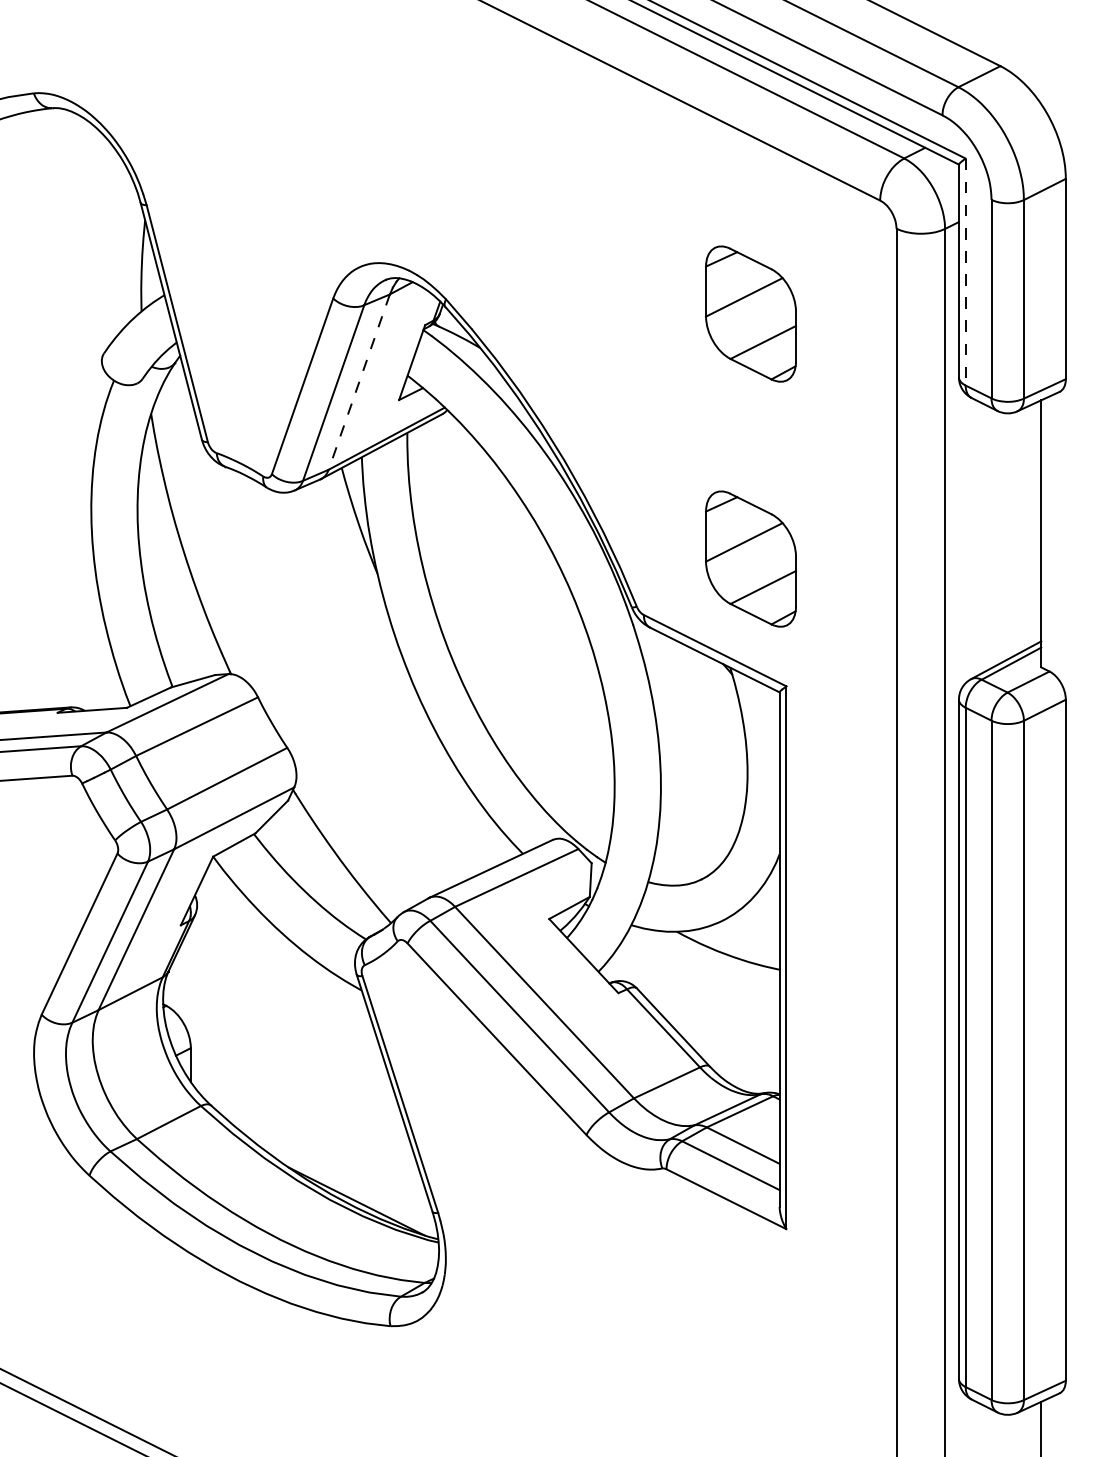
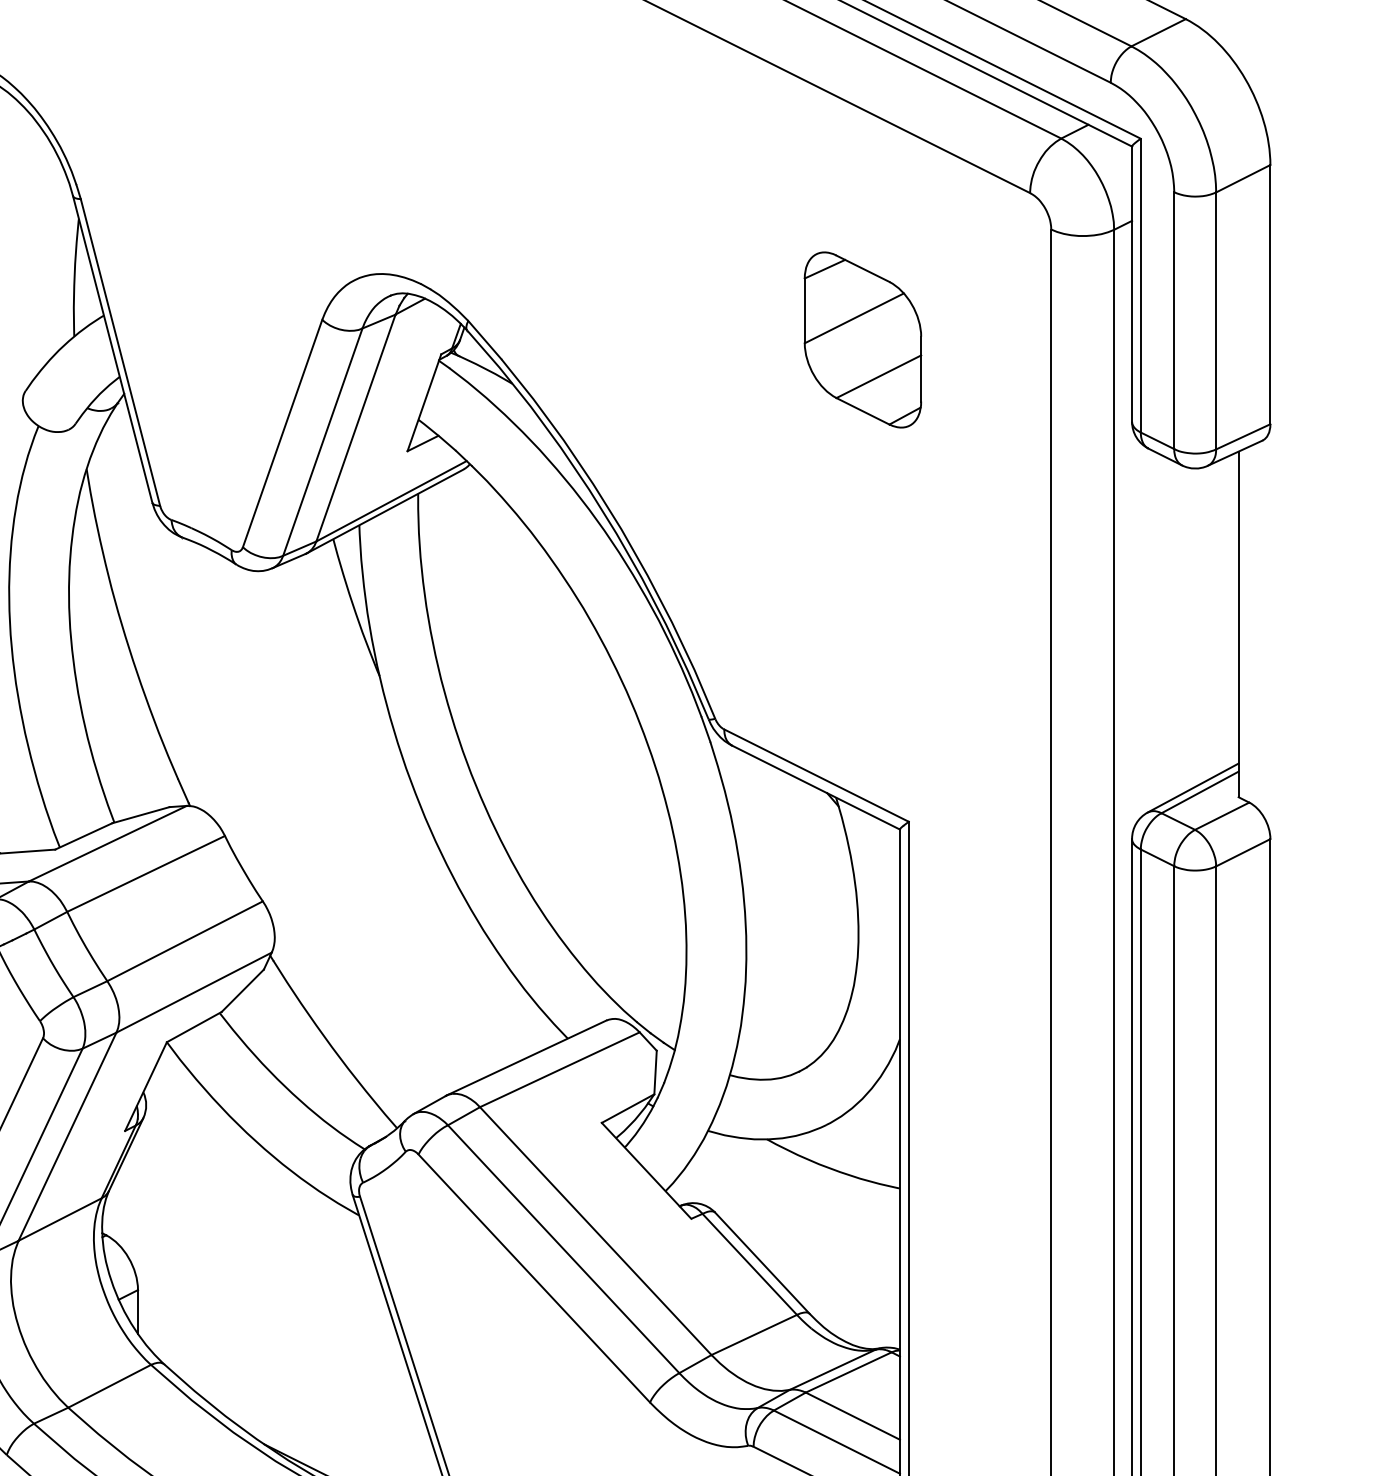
line: (965, 272) -> (1140, 286), dashed -> solid
line: (359, 382) -> (356, 428), dashed -> solid
part: (750, 558) -> (862, 656), removed

